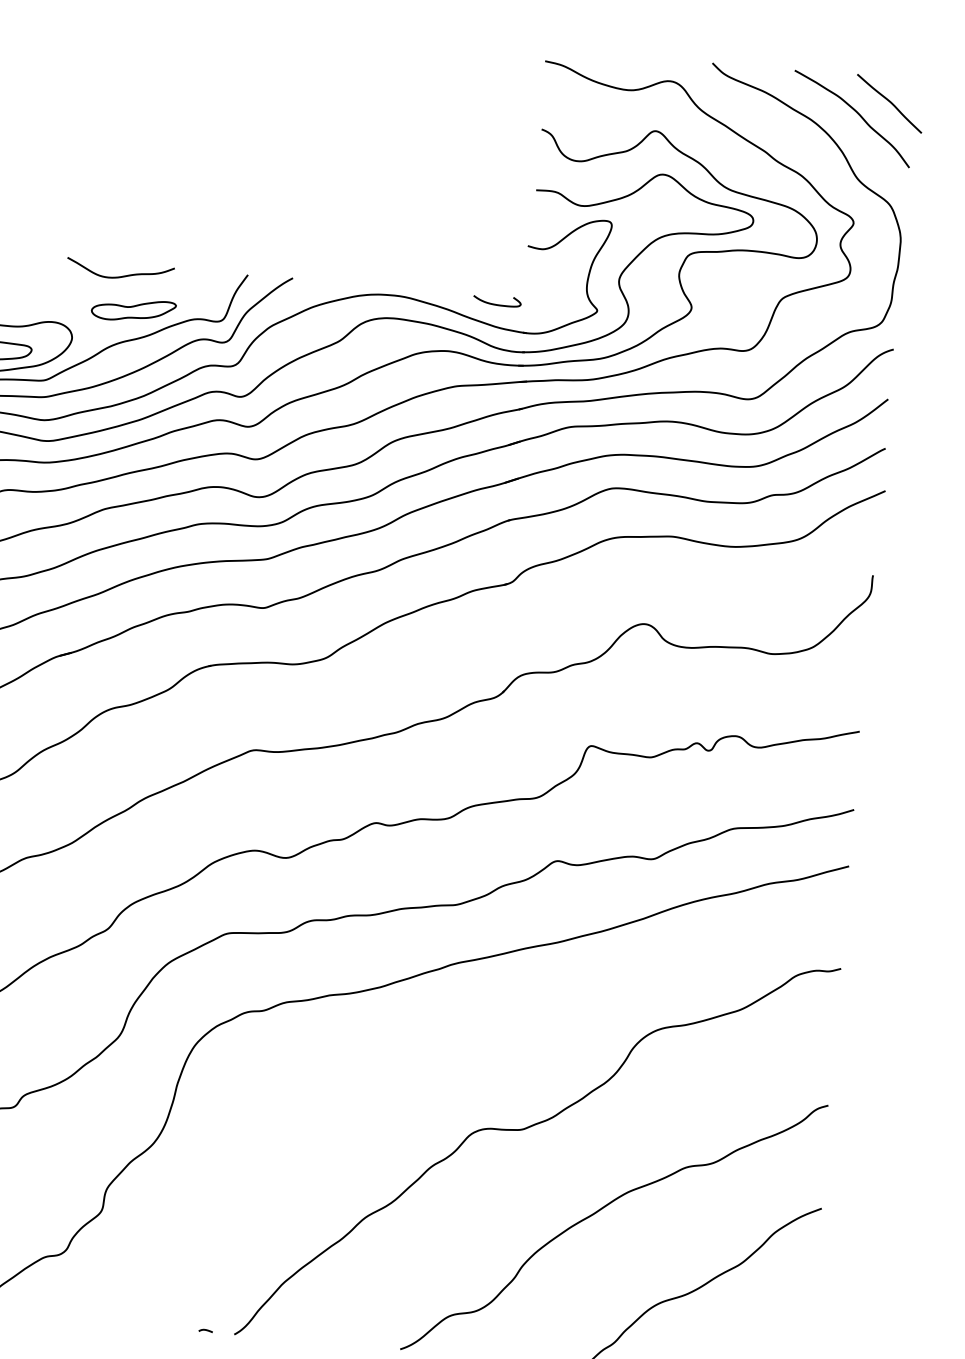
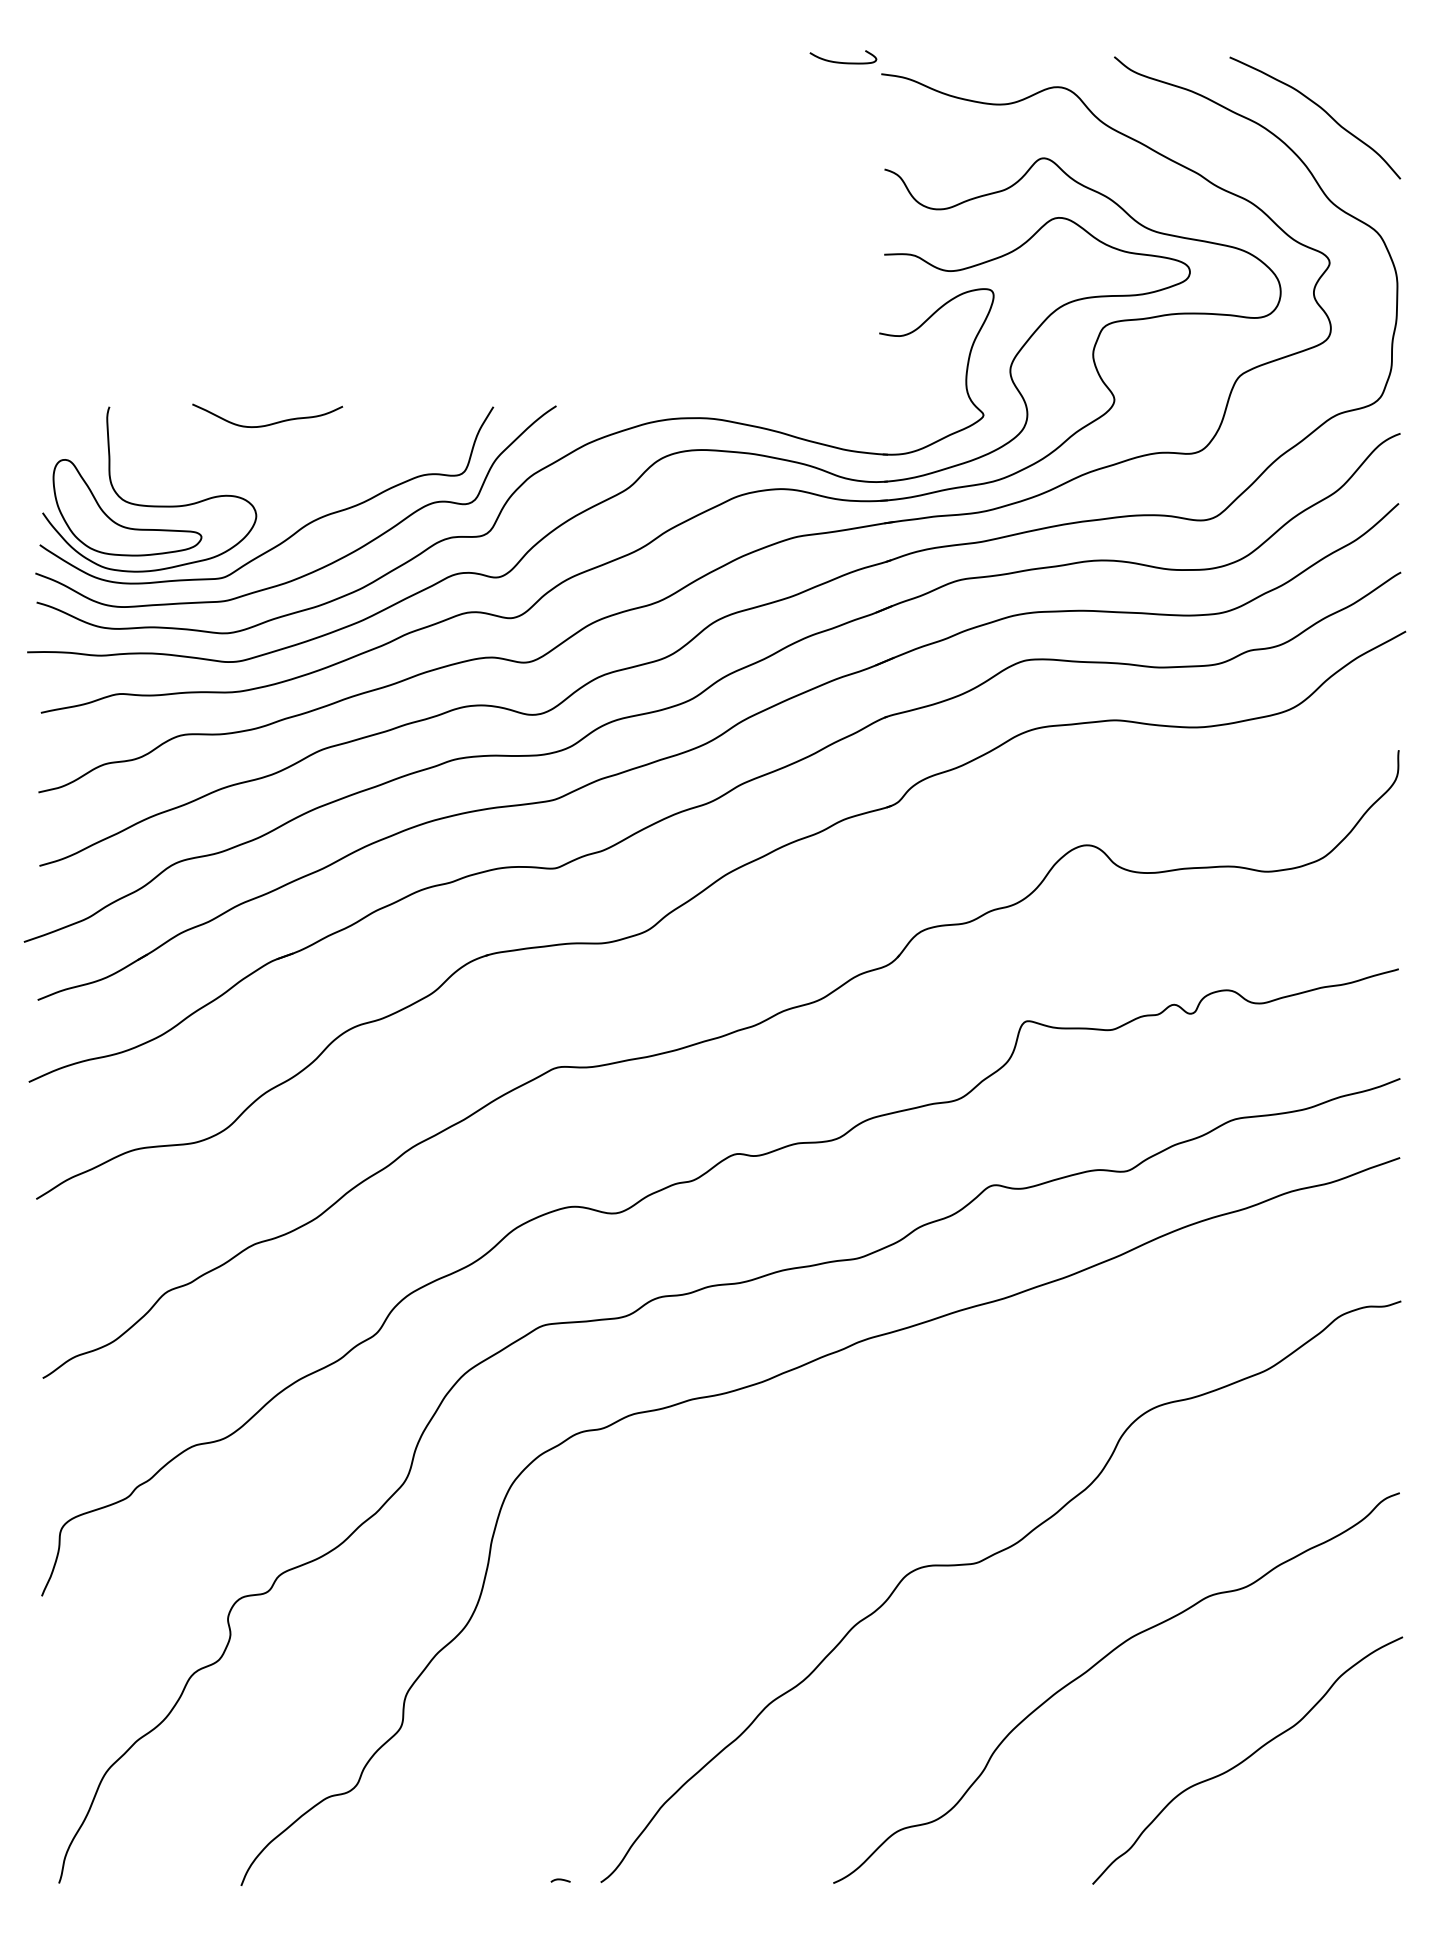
curve: (889, 102) -> (1365, 90), removed
curve: (122, 276) -> (270, 423), moved
curve: (495, 303) -> (840, 61), moved
part: (133, 310) -> (338, 469), removed

